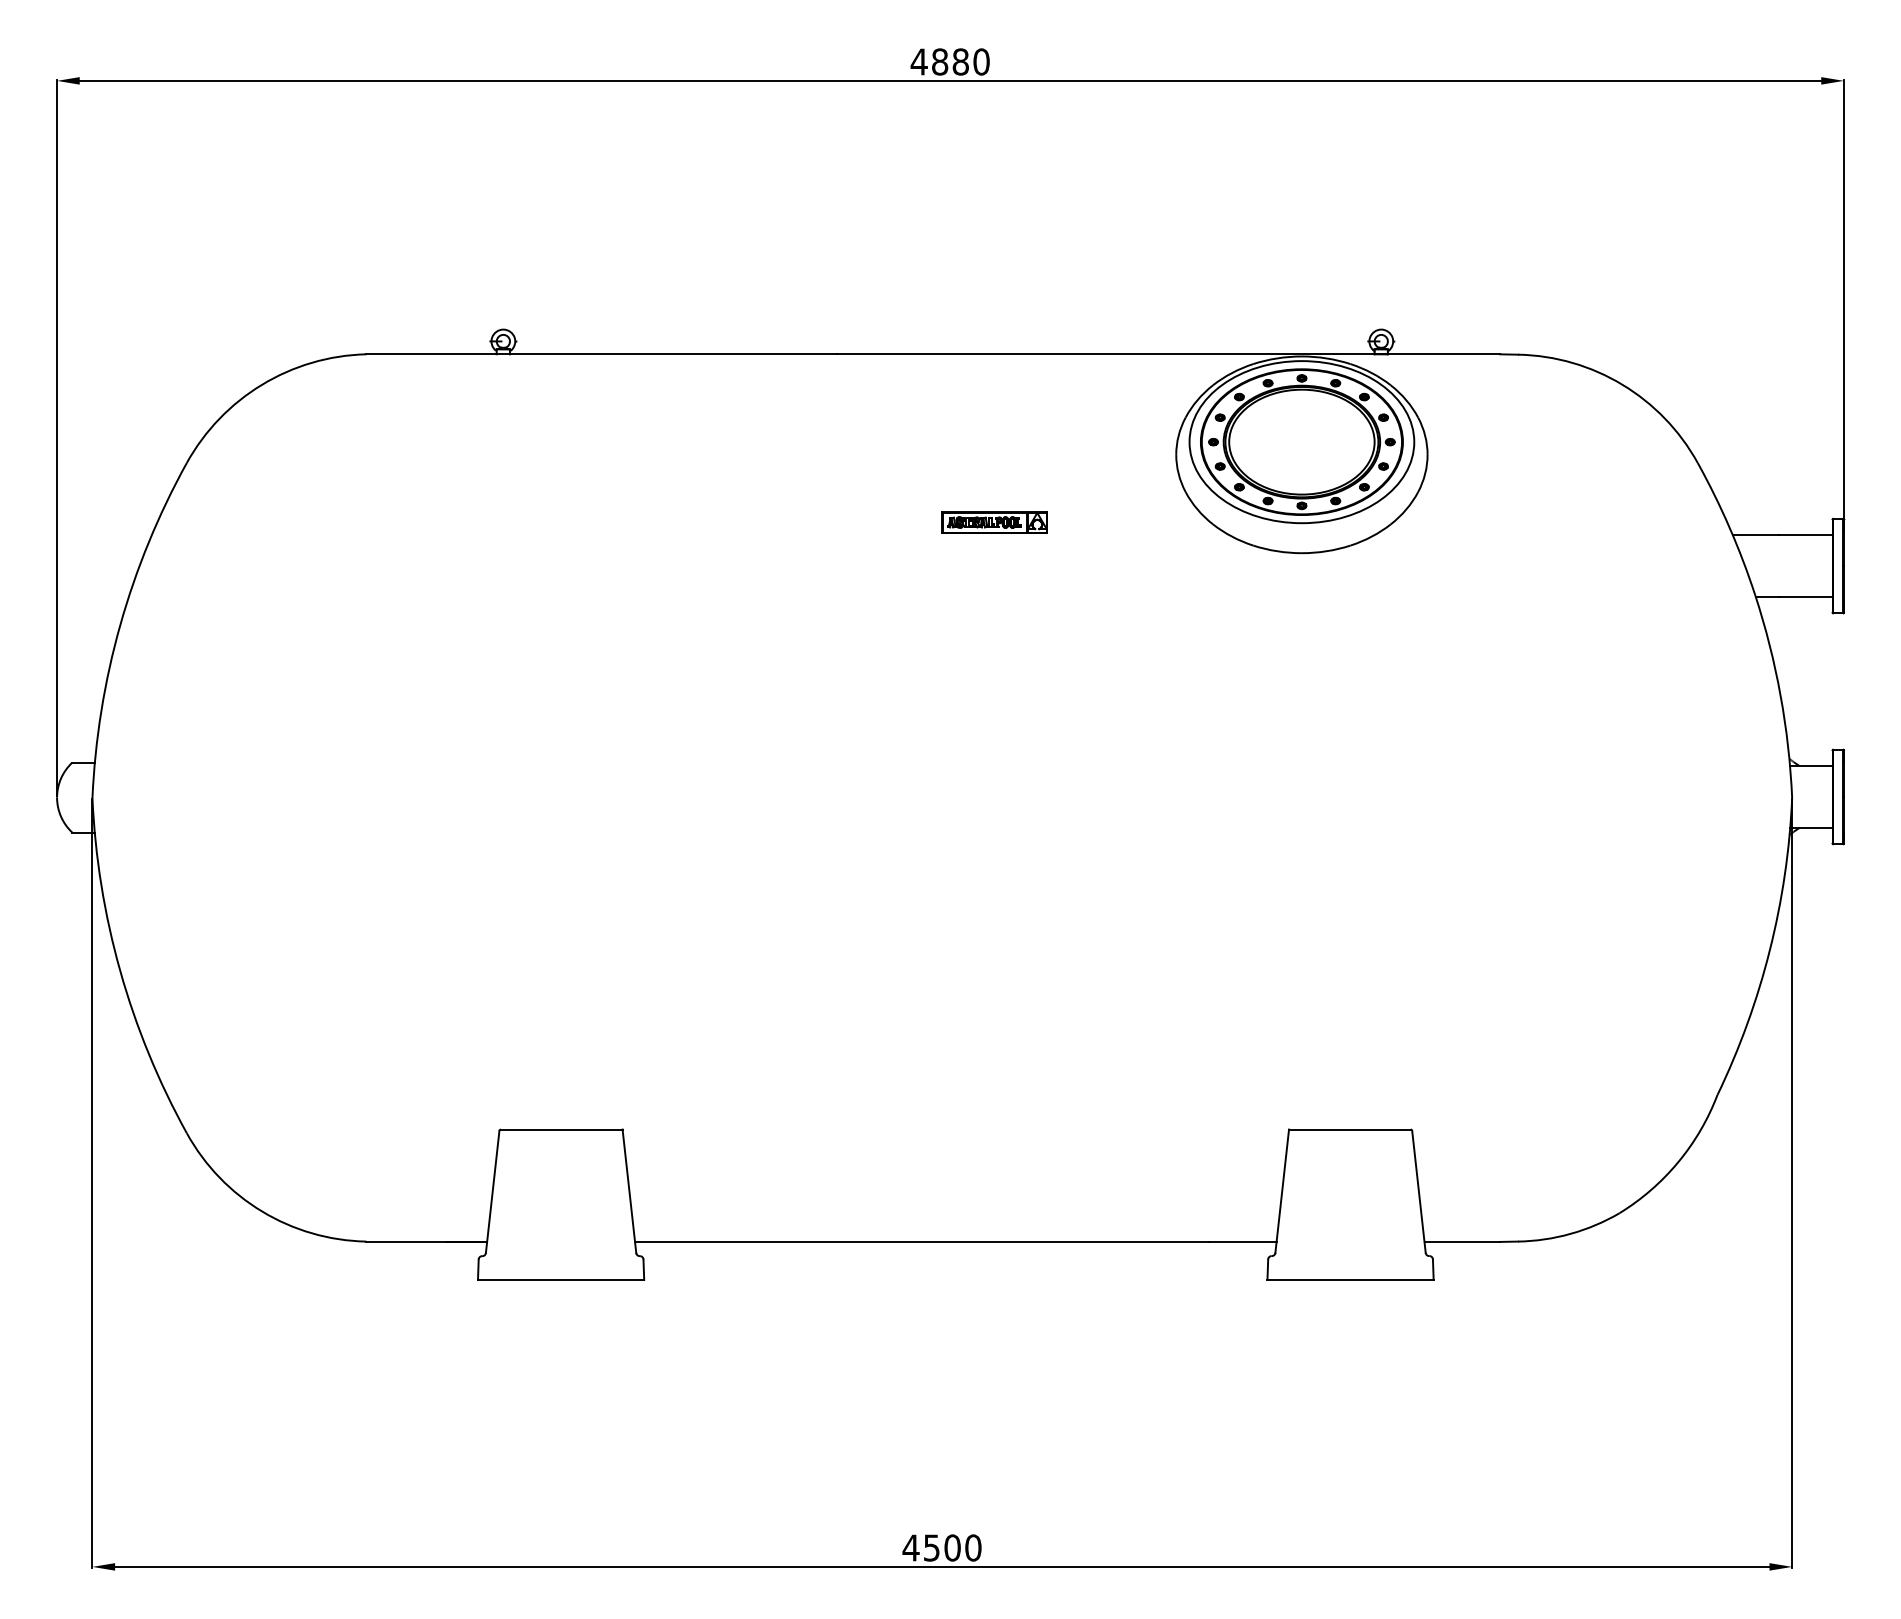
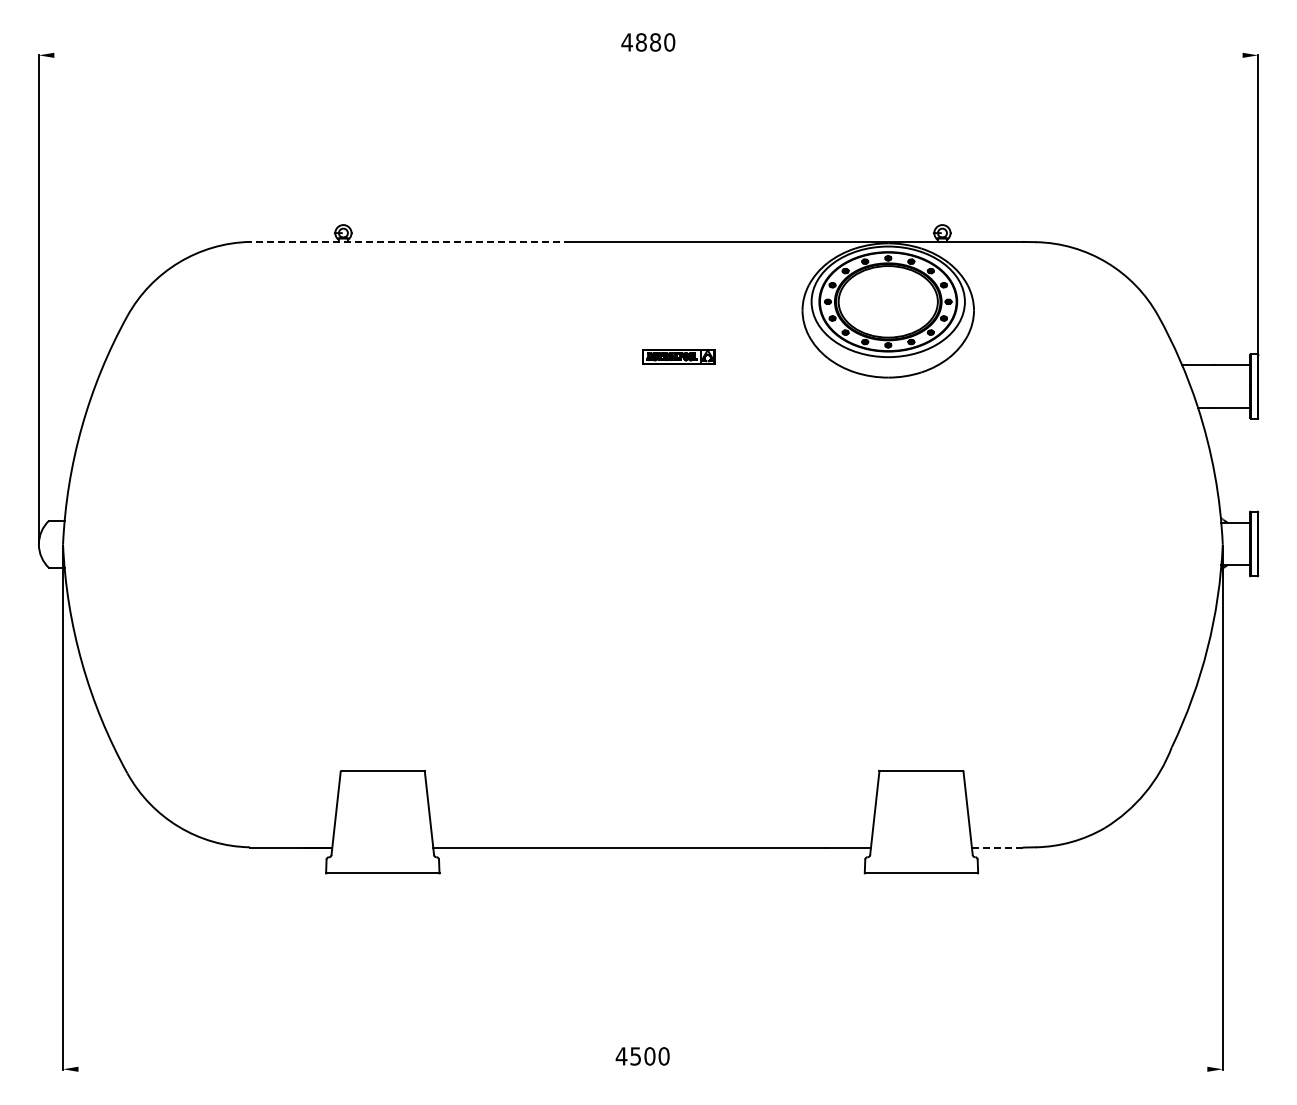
line: (950, 81) -> (648, 55), removed
line: (600, 353) -> (409, 241), solid -> dashed
line: (1461, 1241) -> (997, 847), solid -> dashed
line: (941, 1567) -> (642, 1069), removed

